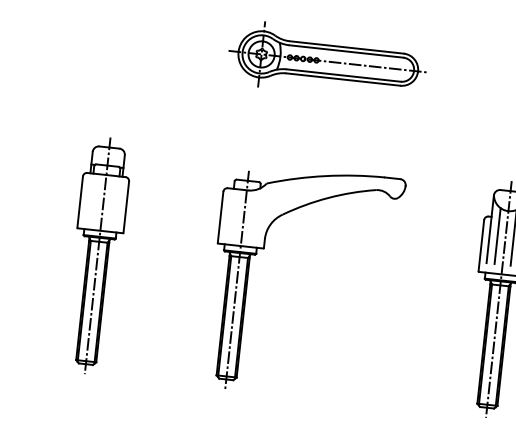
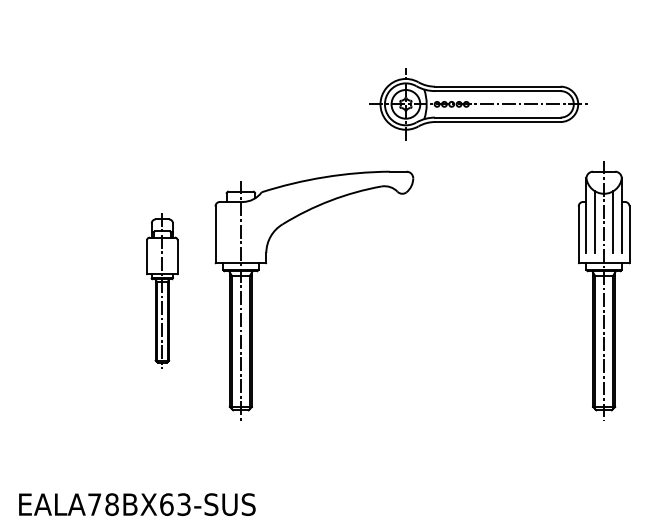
part: (327, 61) -> (478, 104), moved
part: (264, 248) -> (267, 263), moved
part: (97, 255) -> (162, 290), size x0.6

